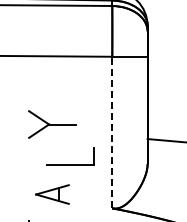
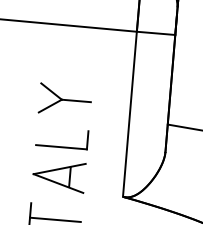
line: (112, 132) -> (130, 114), dashed -> solid
part: (70, 164) -> (61, 146), moved
part: (52, 194) -> (59, 176), size x1.43

